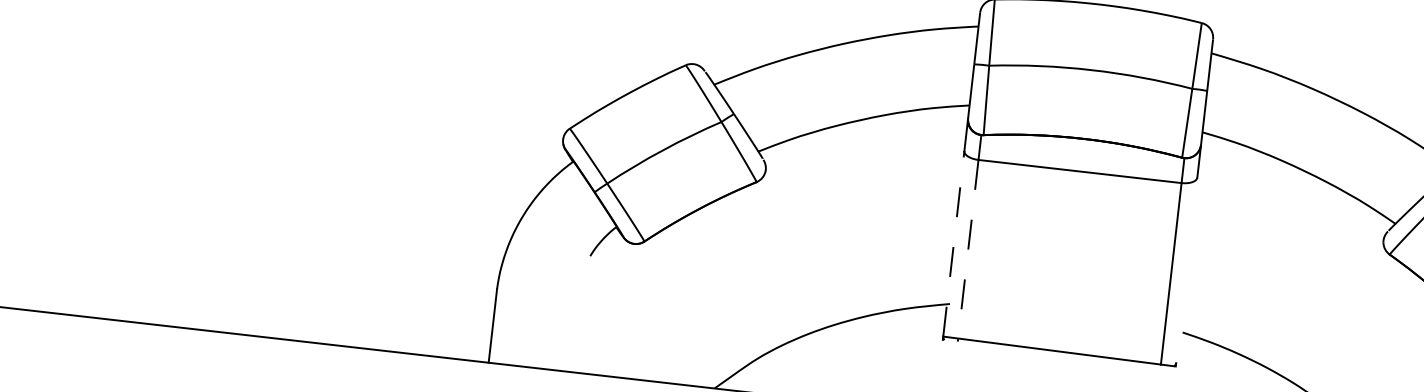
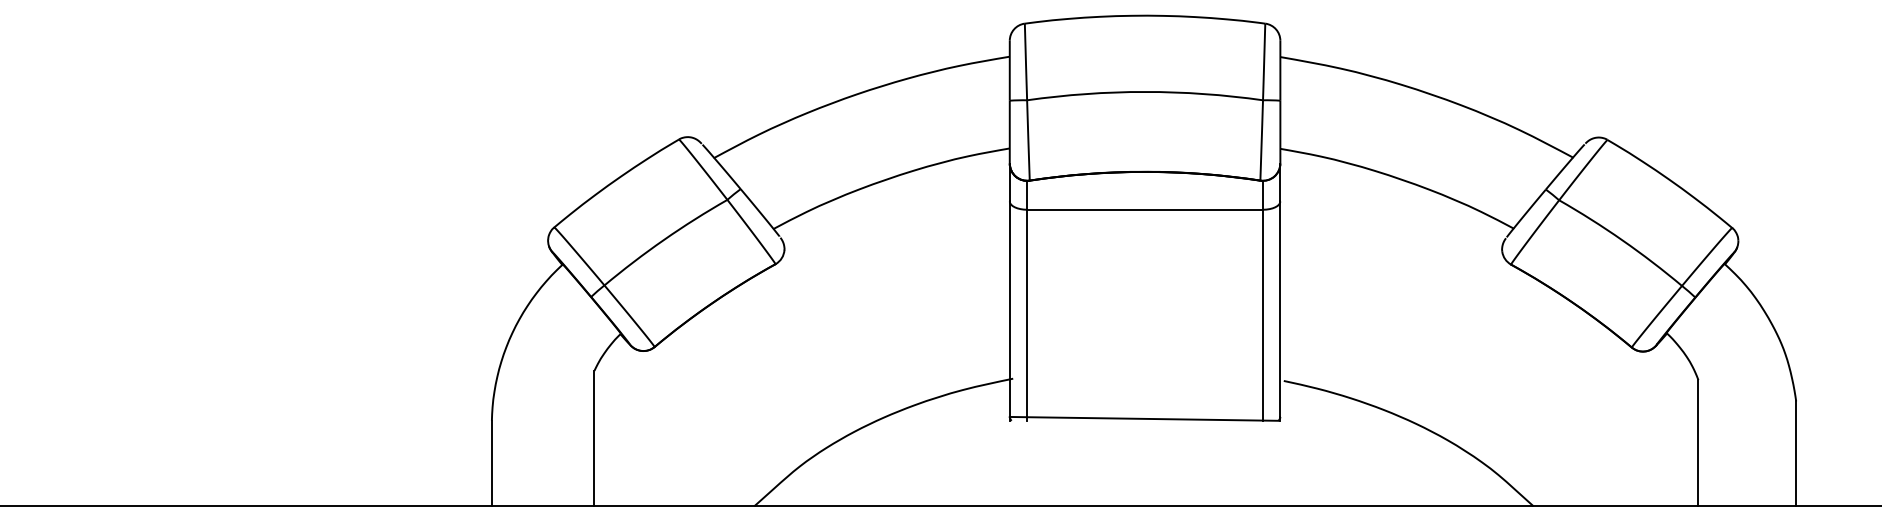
line: (953, 244) -> (1009, 309), dashed -> solid
line: (968, 251) -> (1027, 315), dashed -> solid
line: (1186, 269) -> (1280, 308), added
line: (583, 314) -> (594, 438), added

